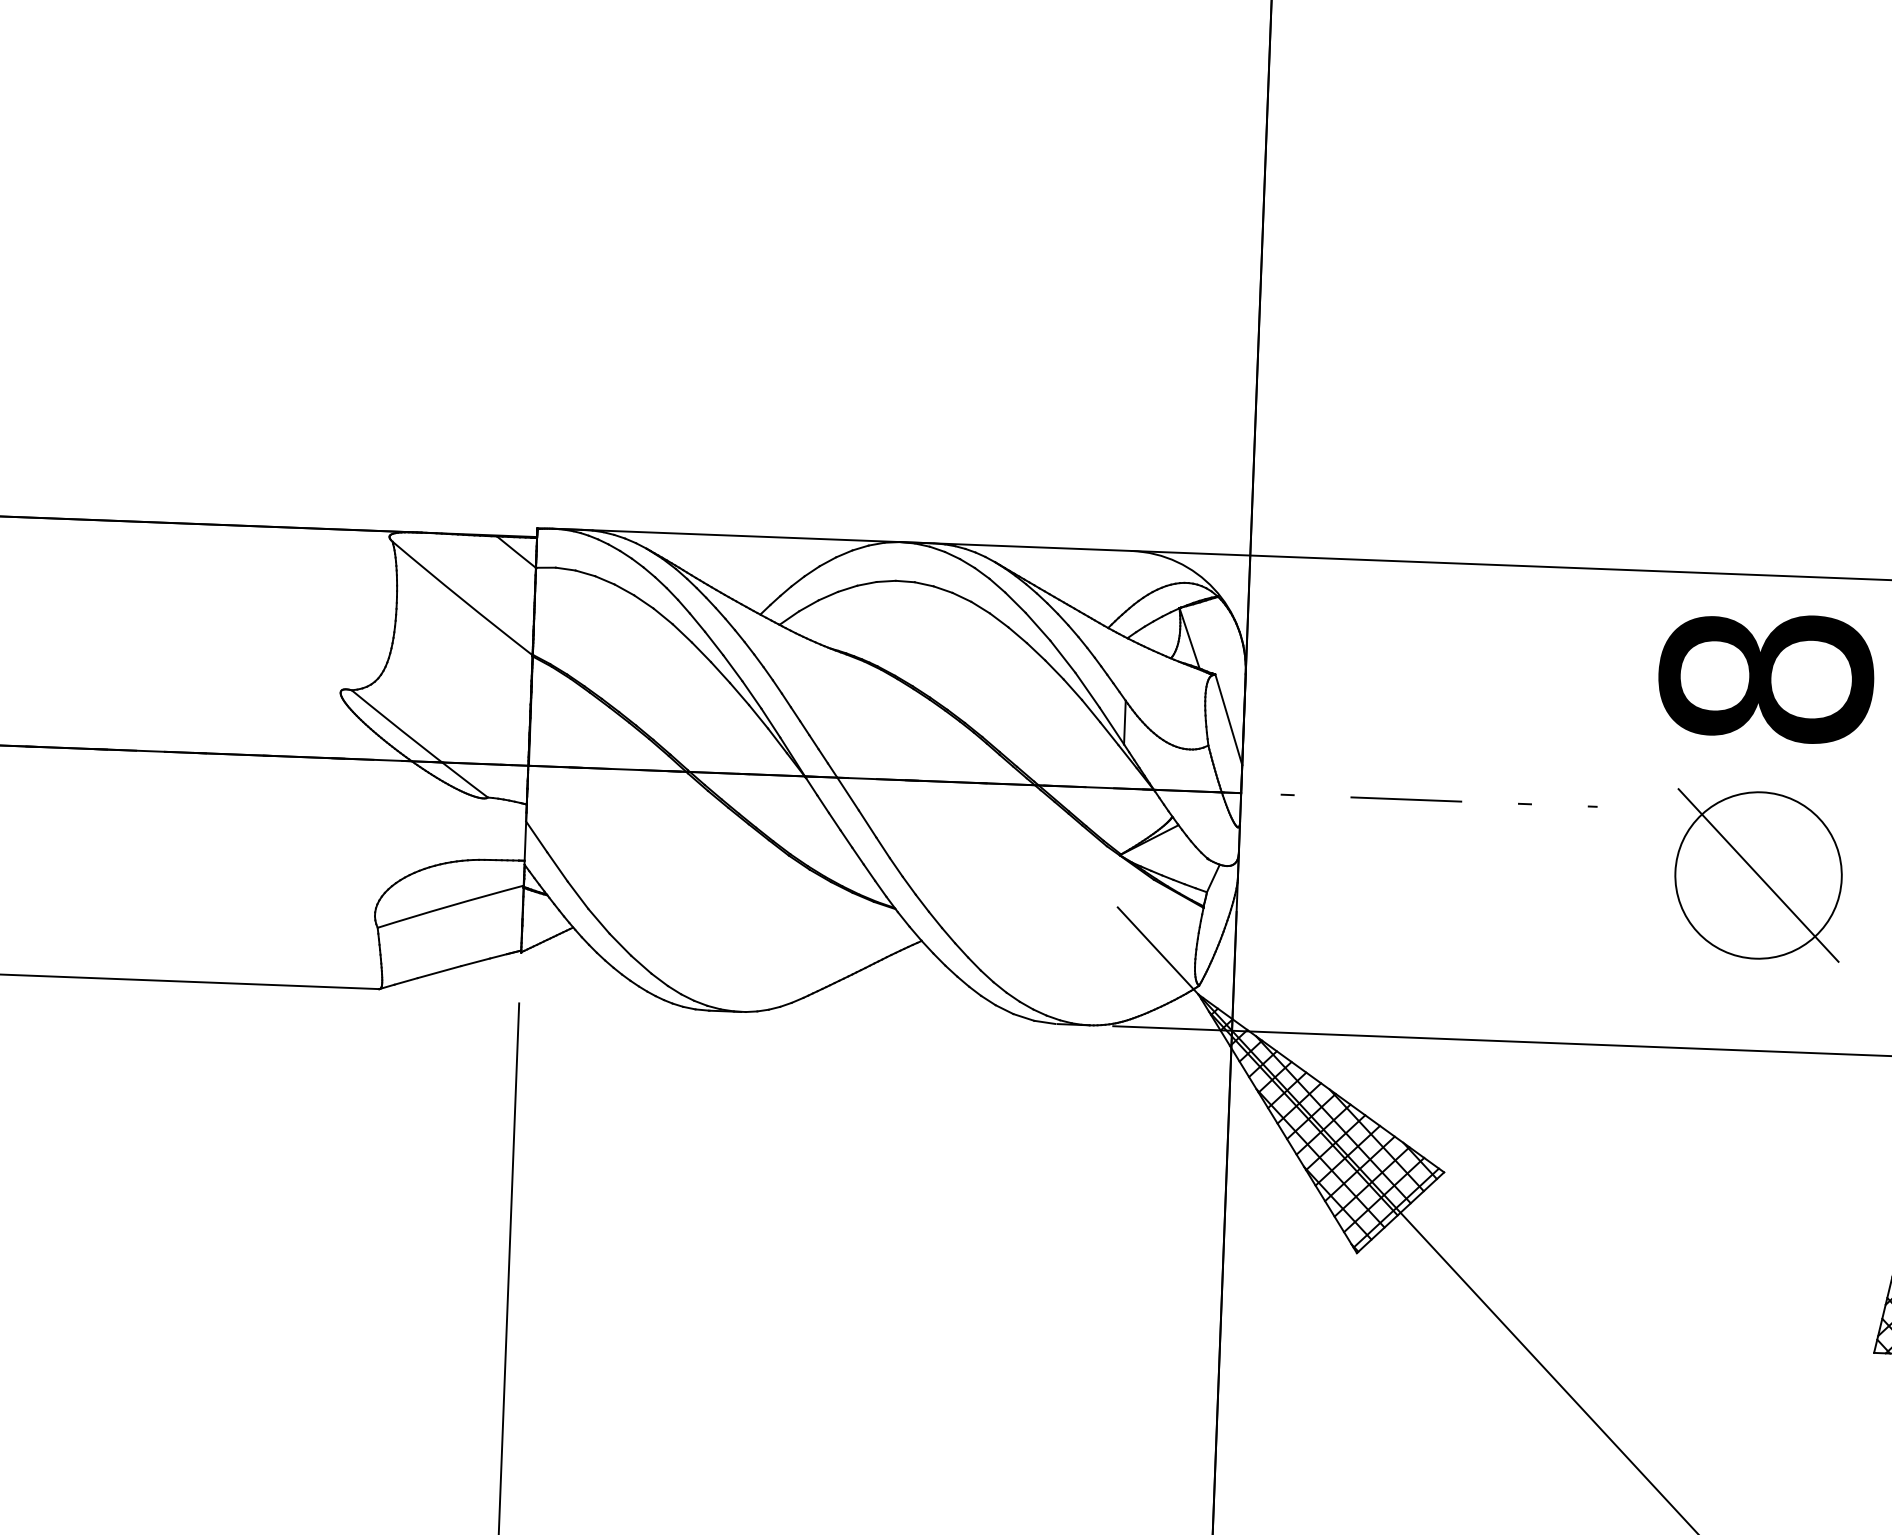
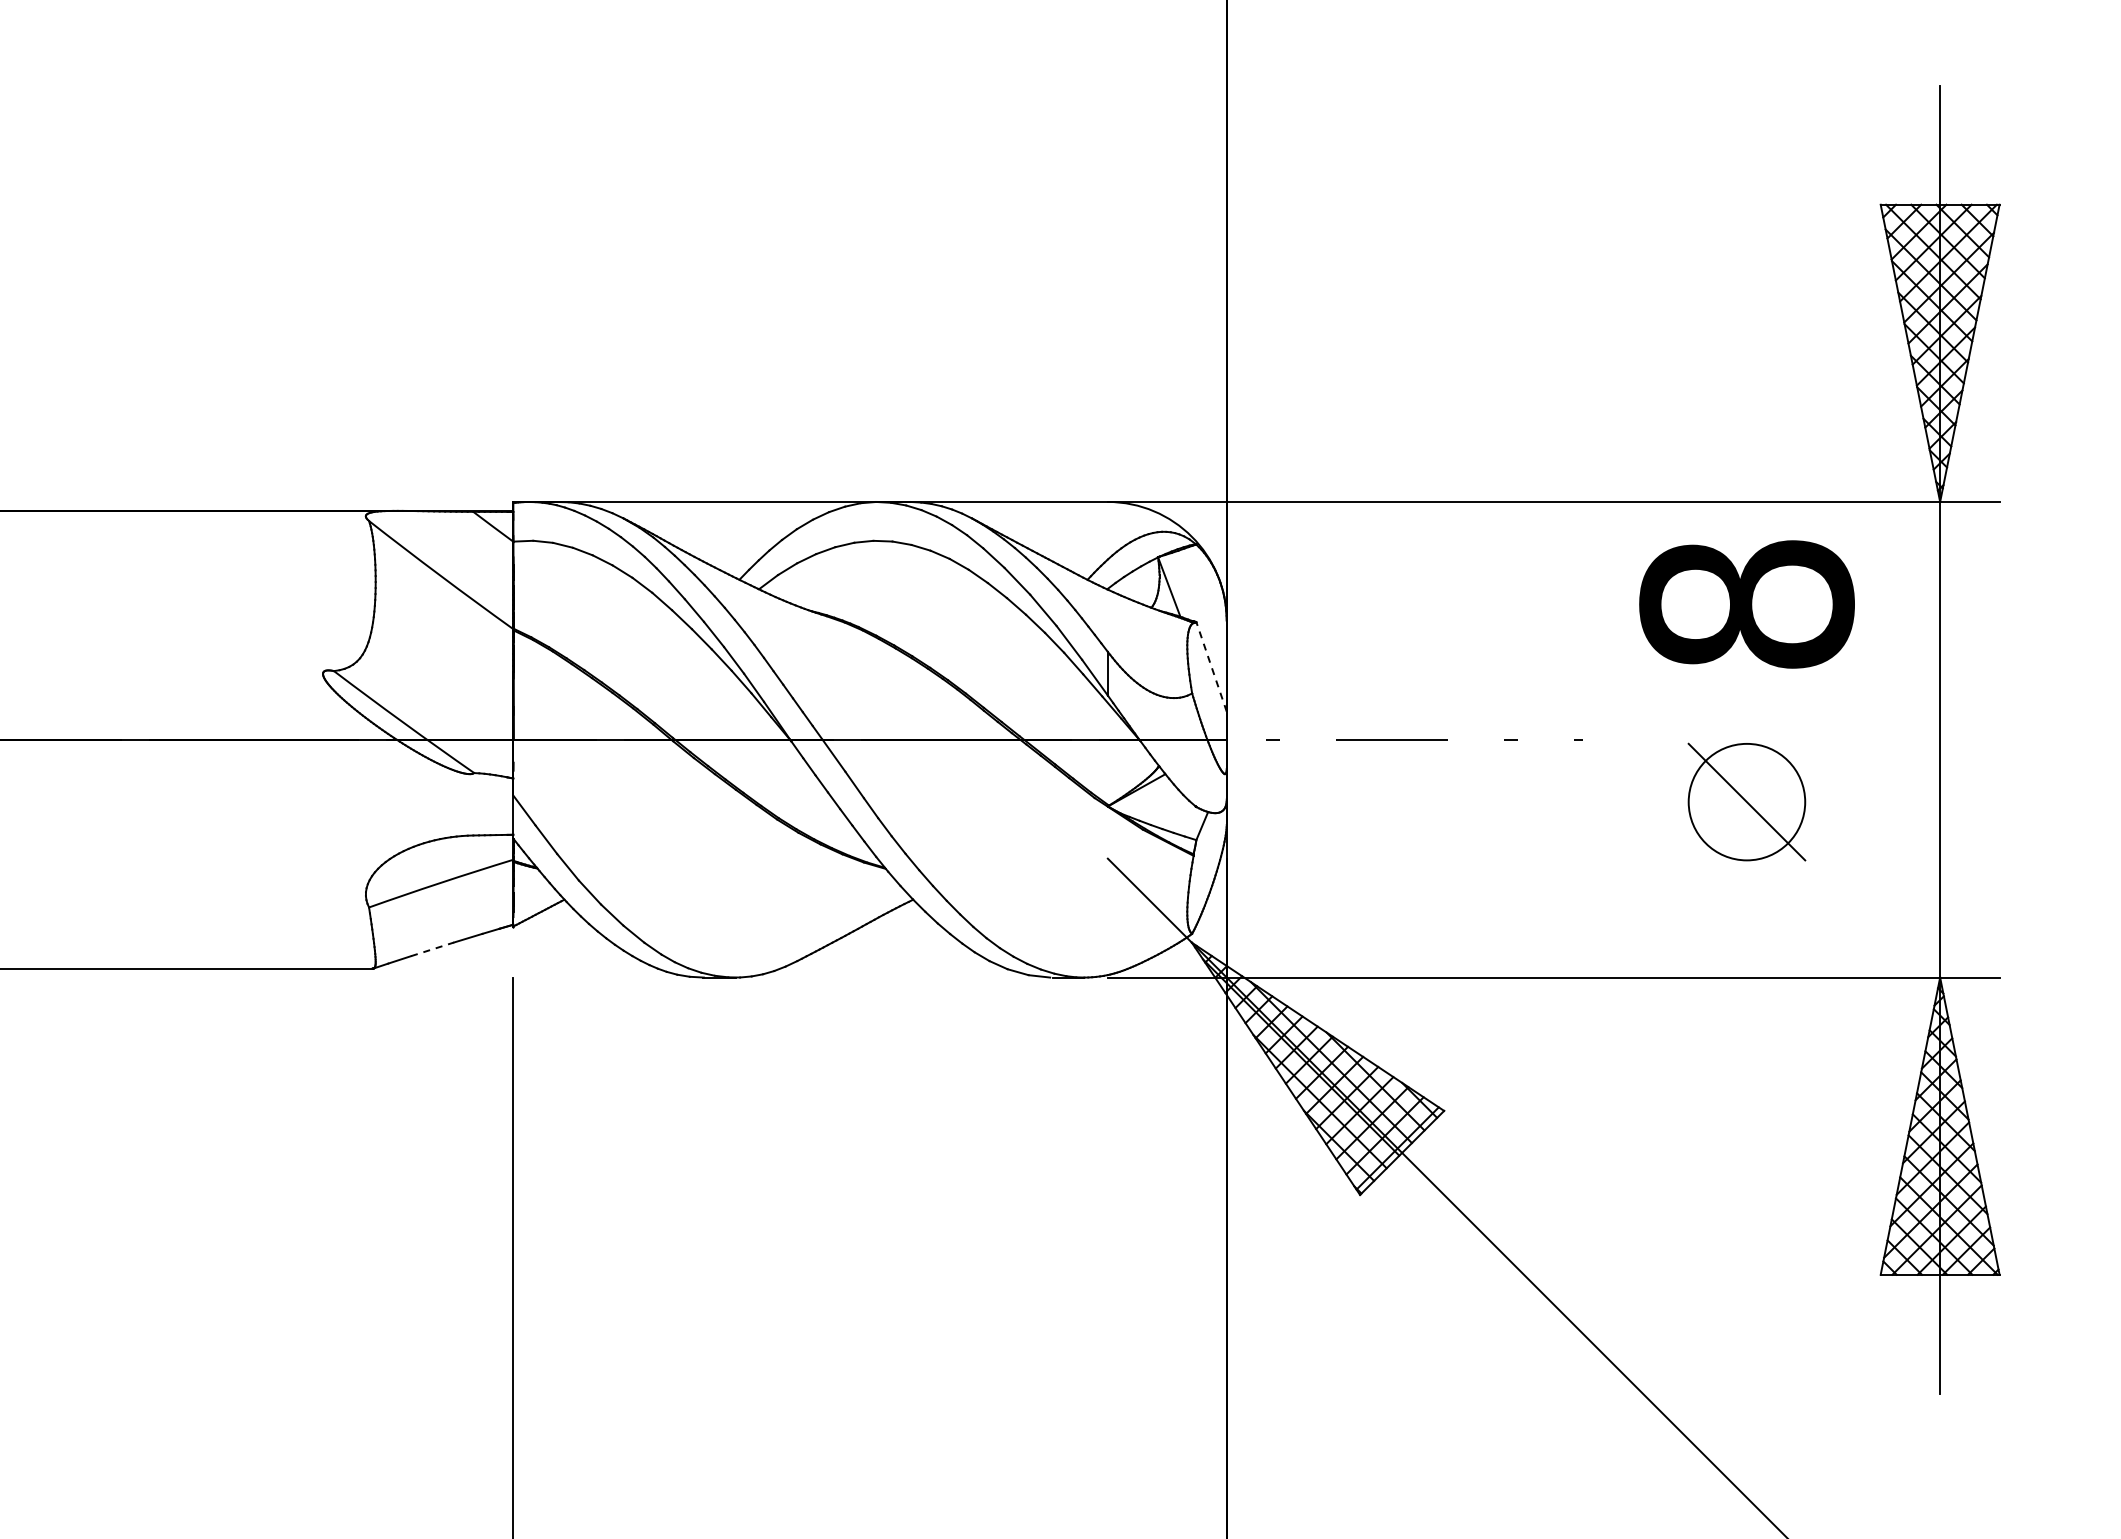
line: (1228, 719) -> (1211, 666), solid -> dashed
part: (1758, 874) -> (1746, 801), size x0.7
line: (439, 972) -> (432, 949), solid -> dashed

